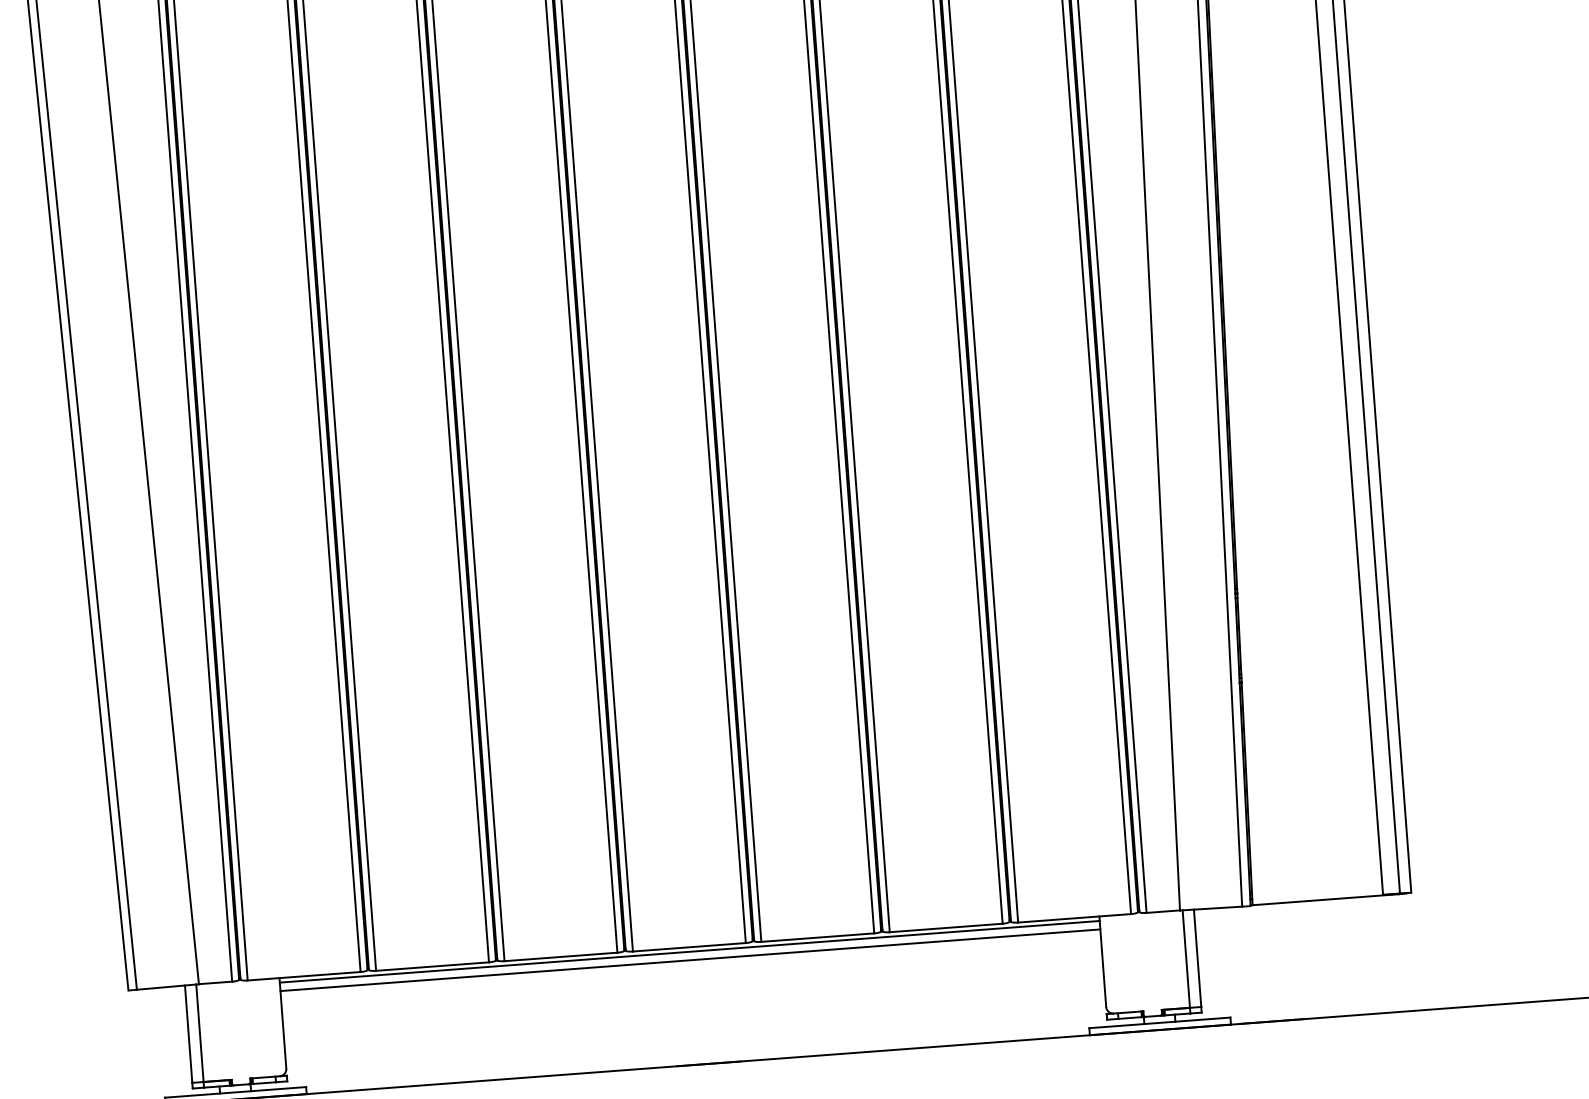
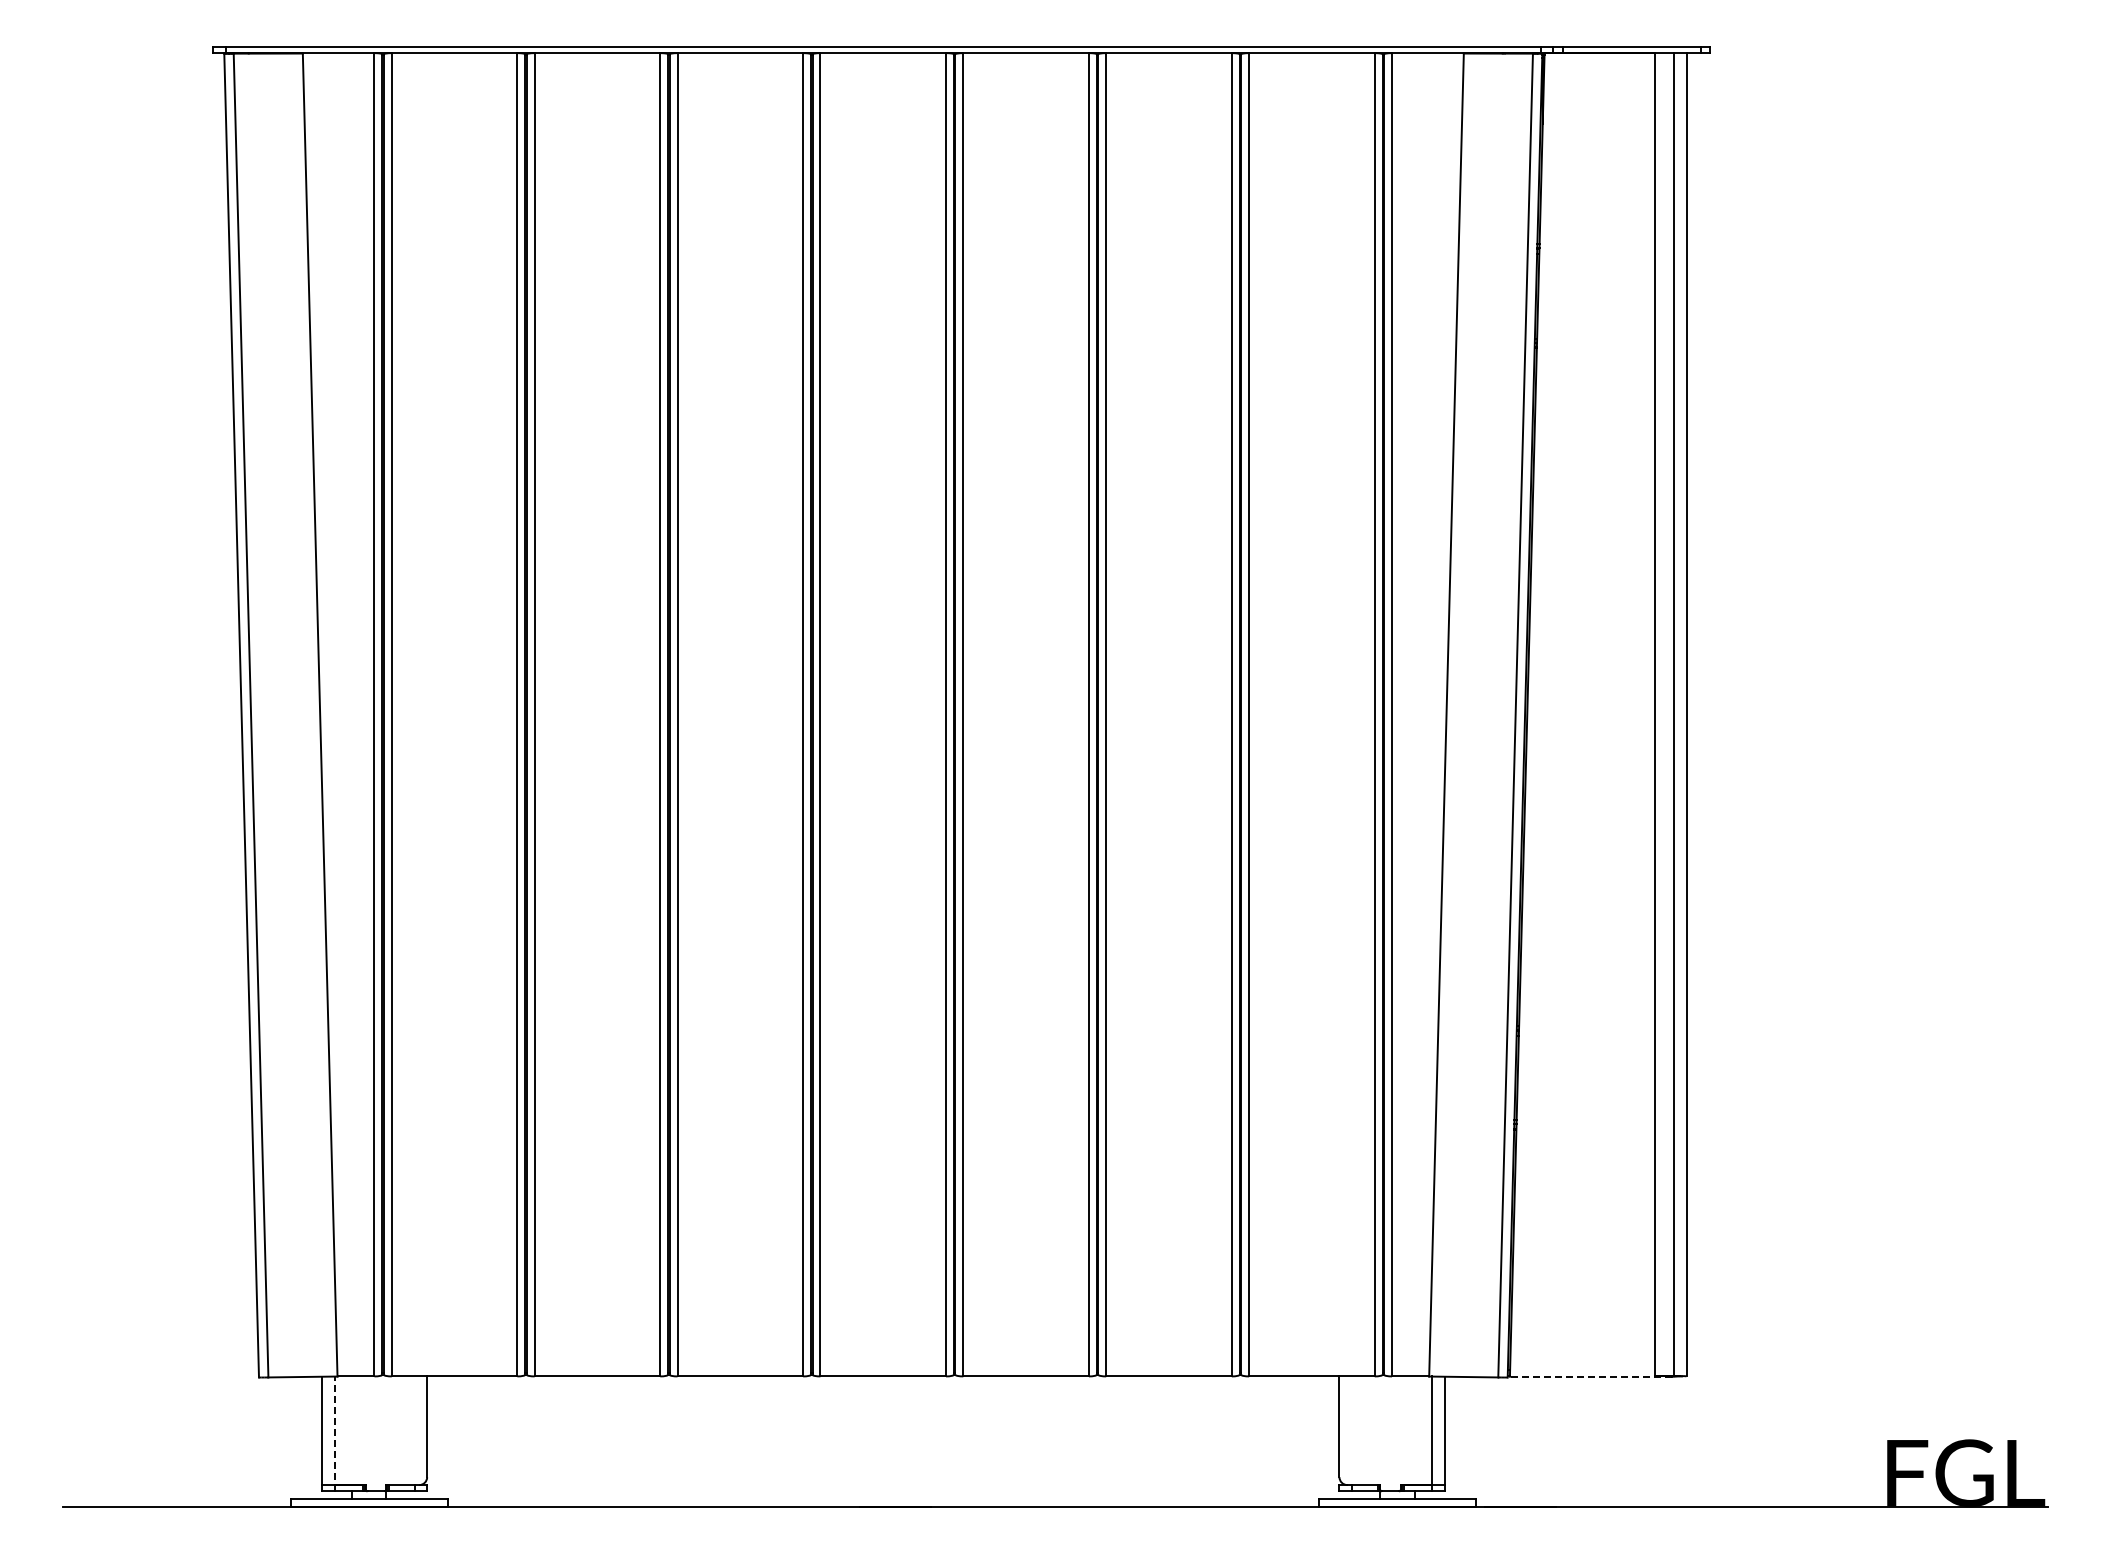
line: (1324, 899) -> (1590, 1376), solid -> dashed
line: (689, 951) -> (883, 1381), removed
line: (690, 959) -> (883, 1390), removed
line: (200, 1035) -> (334, 1433), solid -> dashed

